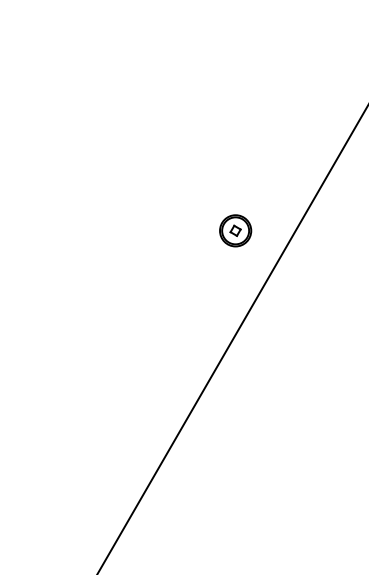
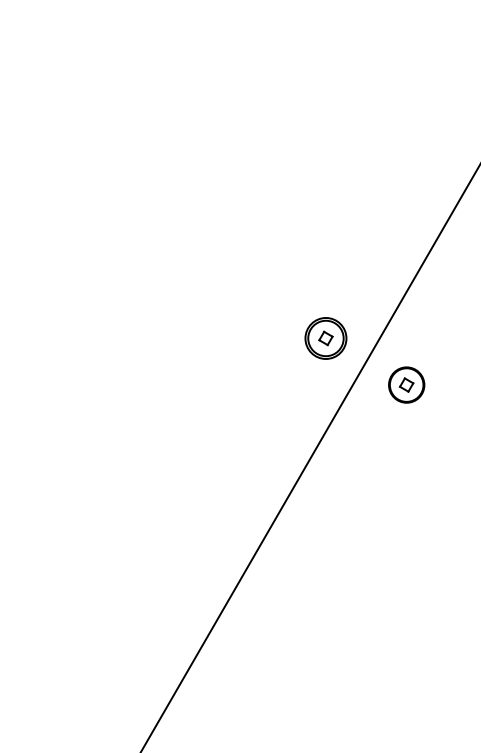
part: (235, 230) -> (325, 338), moved
part: (296, 299) -> (405, 385), added

